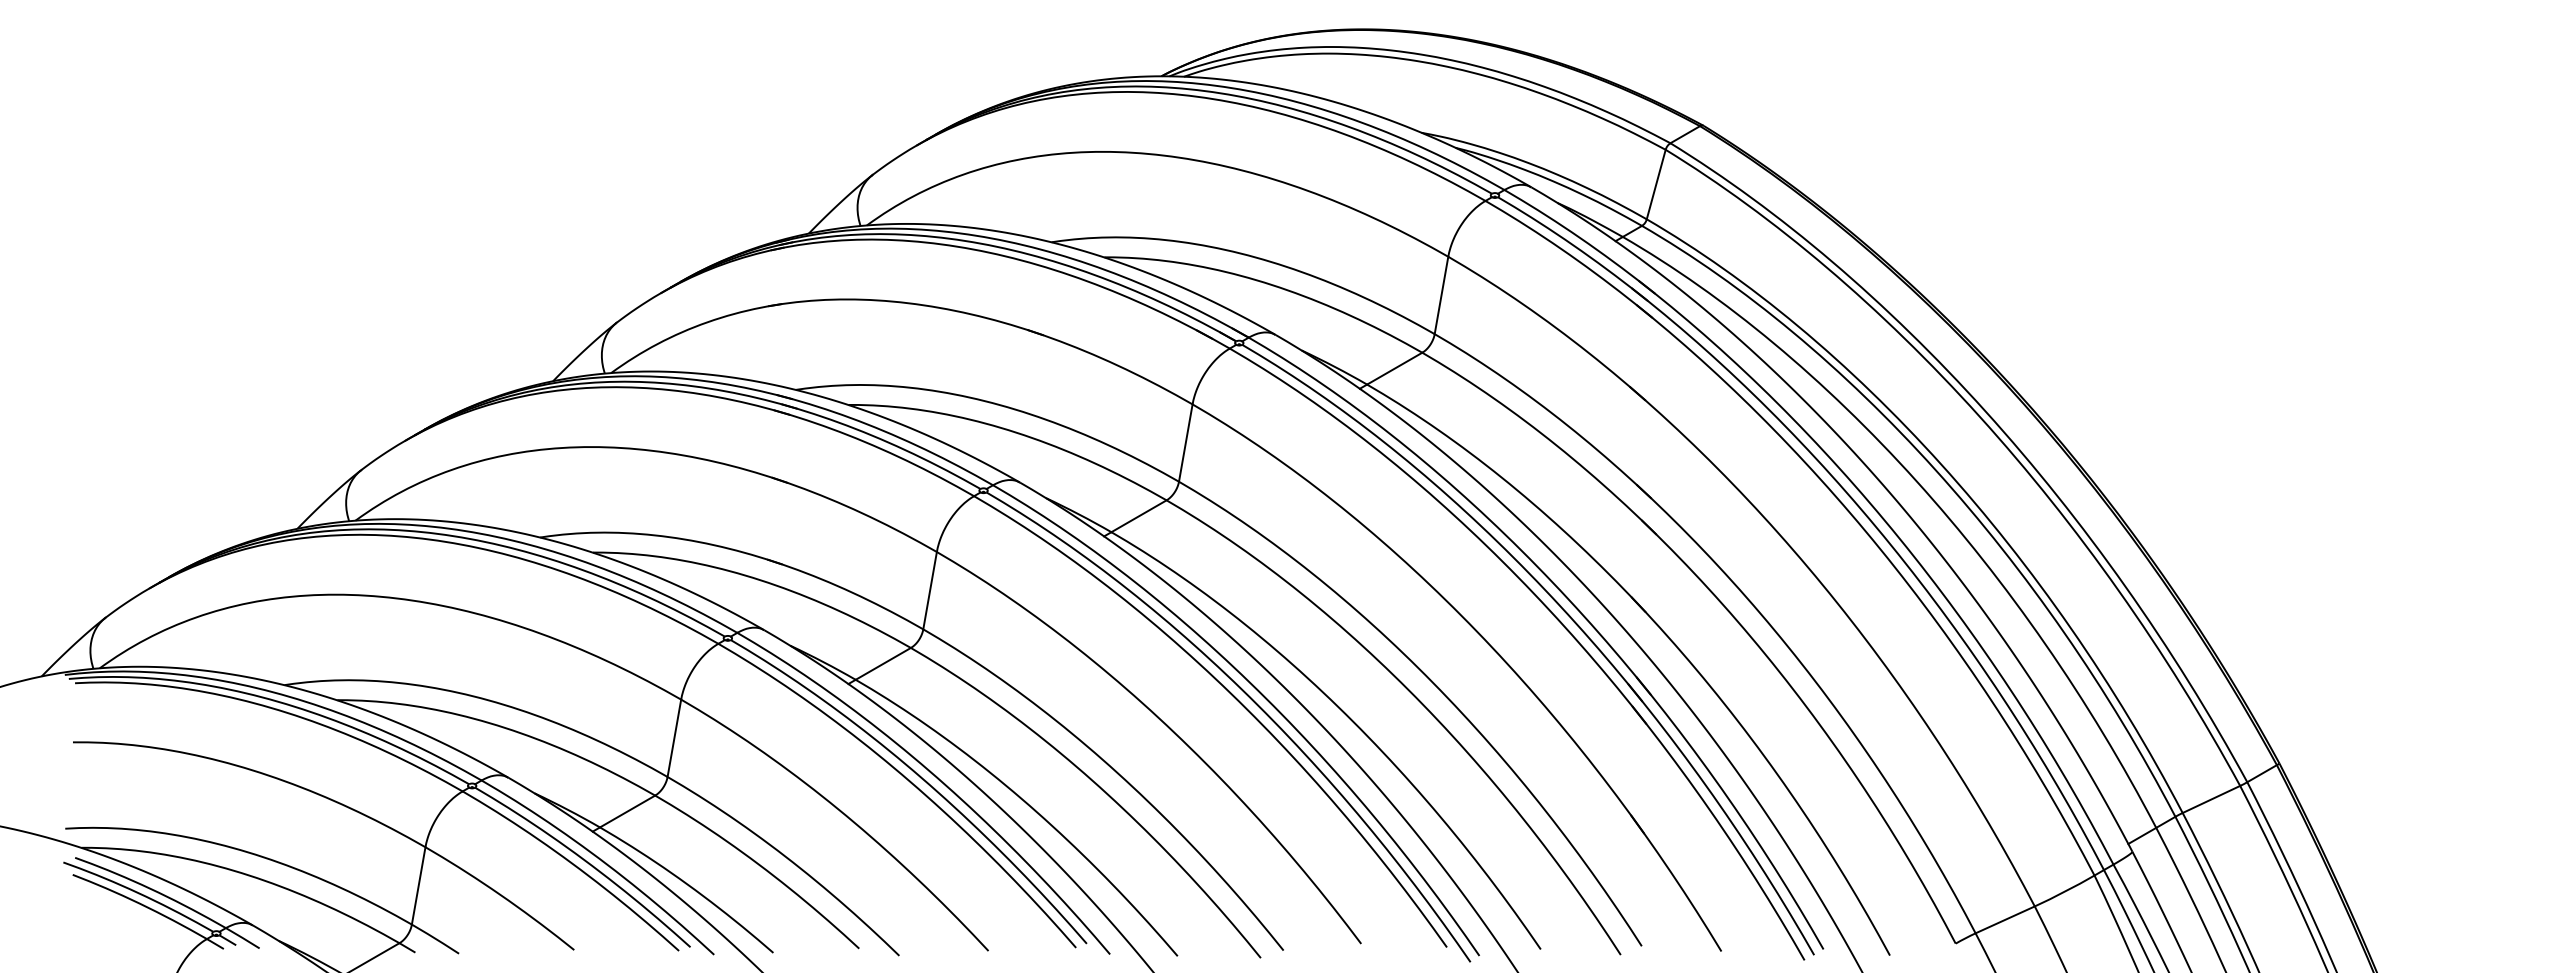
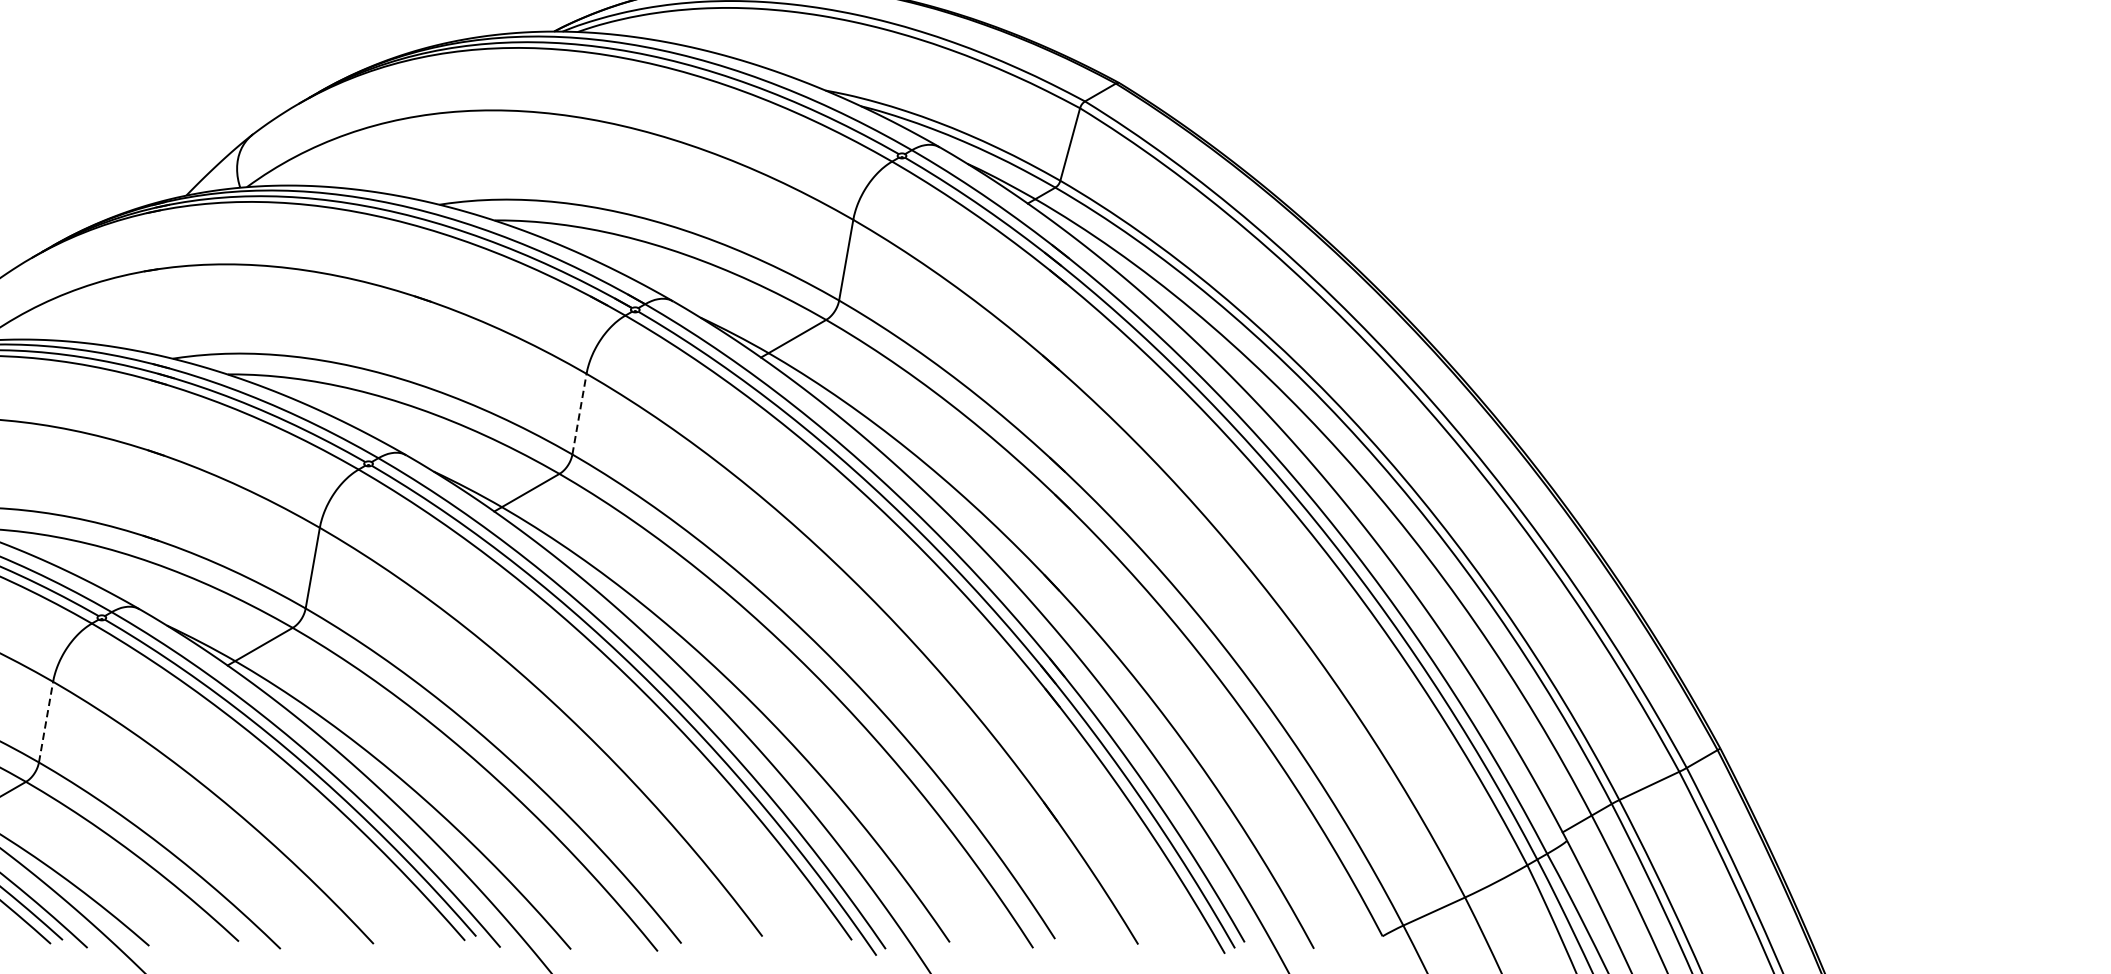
line: (1185, 442) -> (579, 413), solid -> dashed
line: (674, 737) -> (46, 721), solid -> dashed

